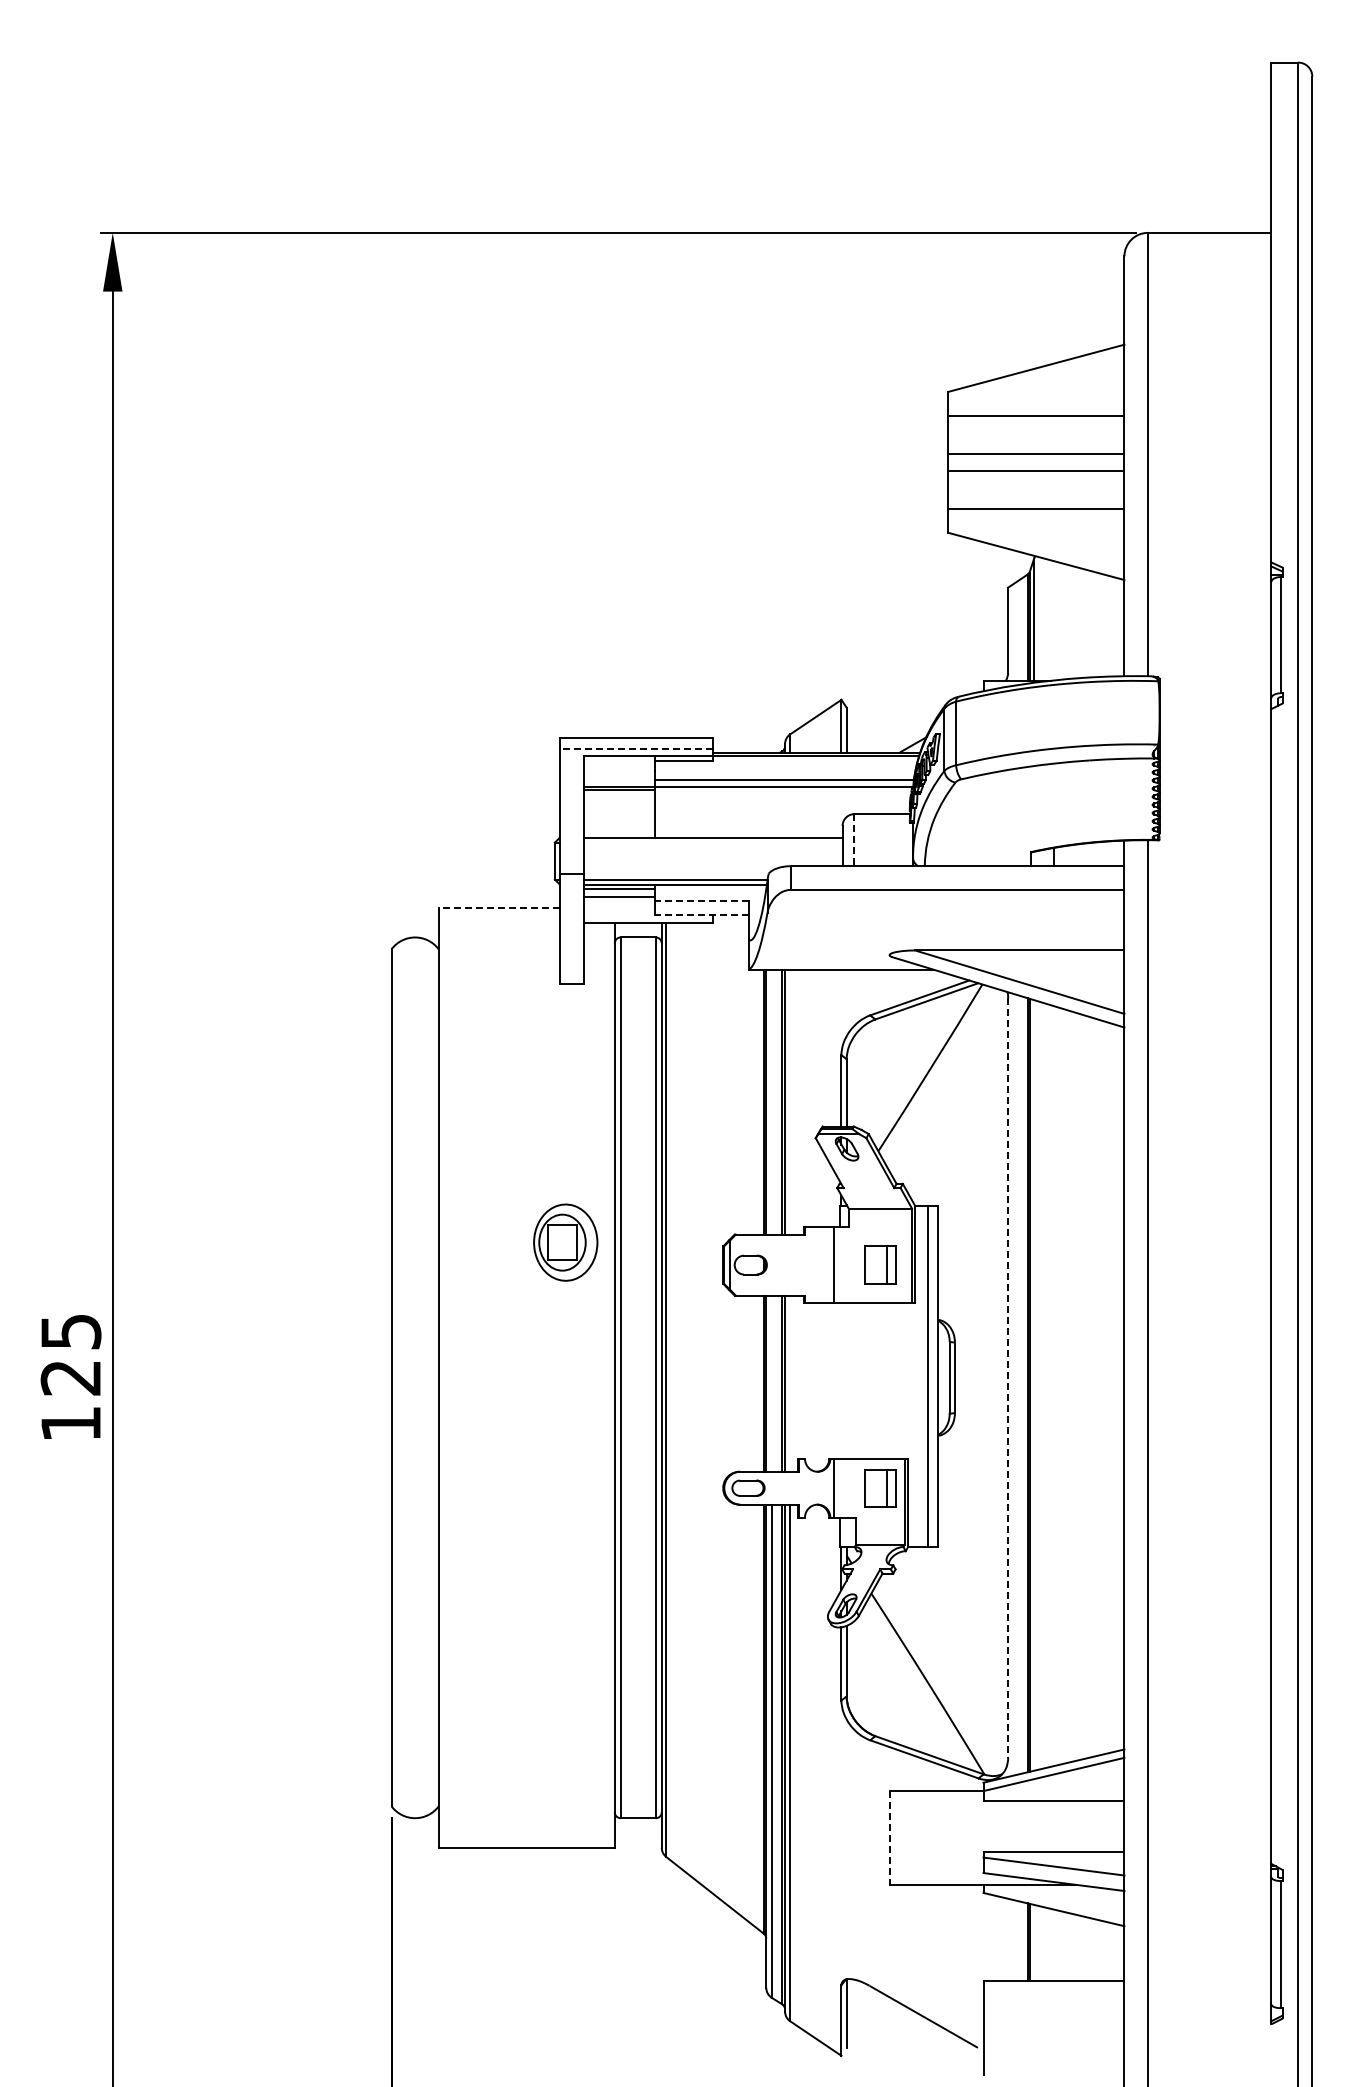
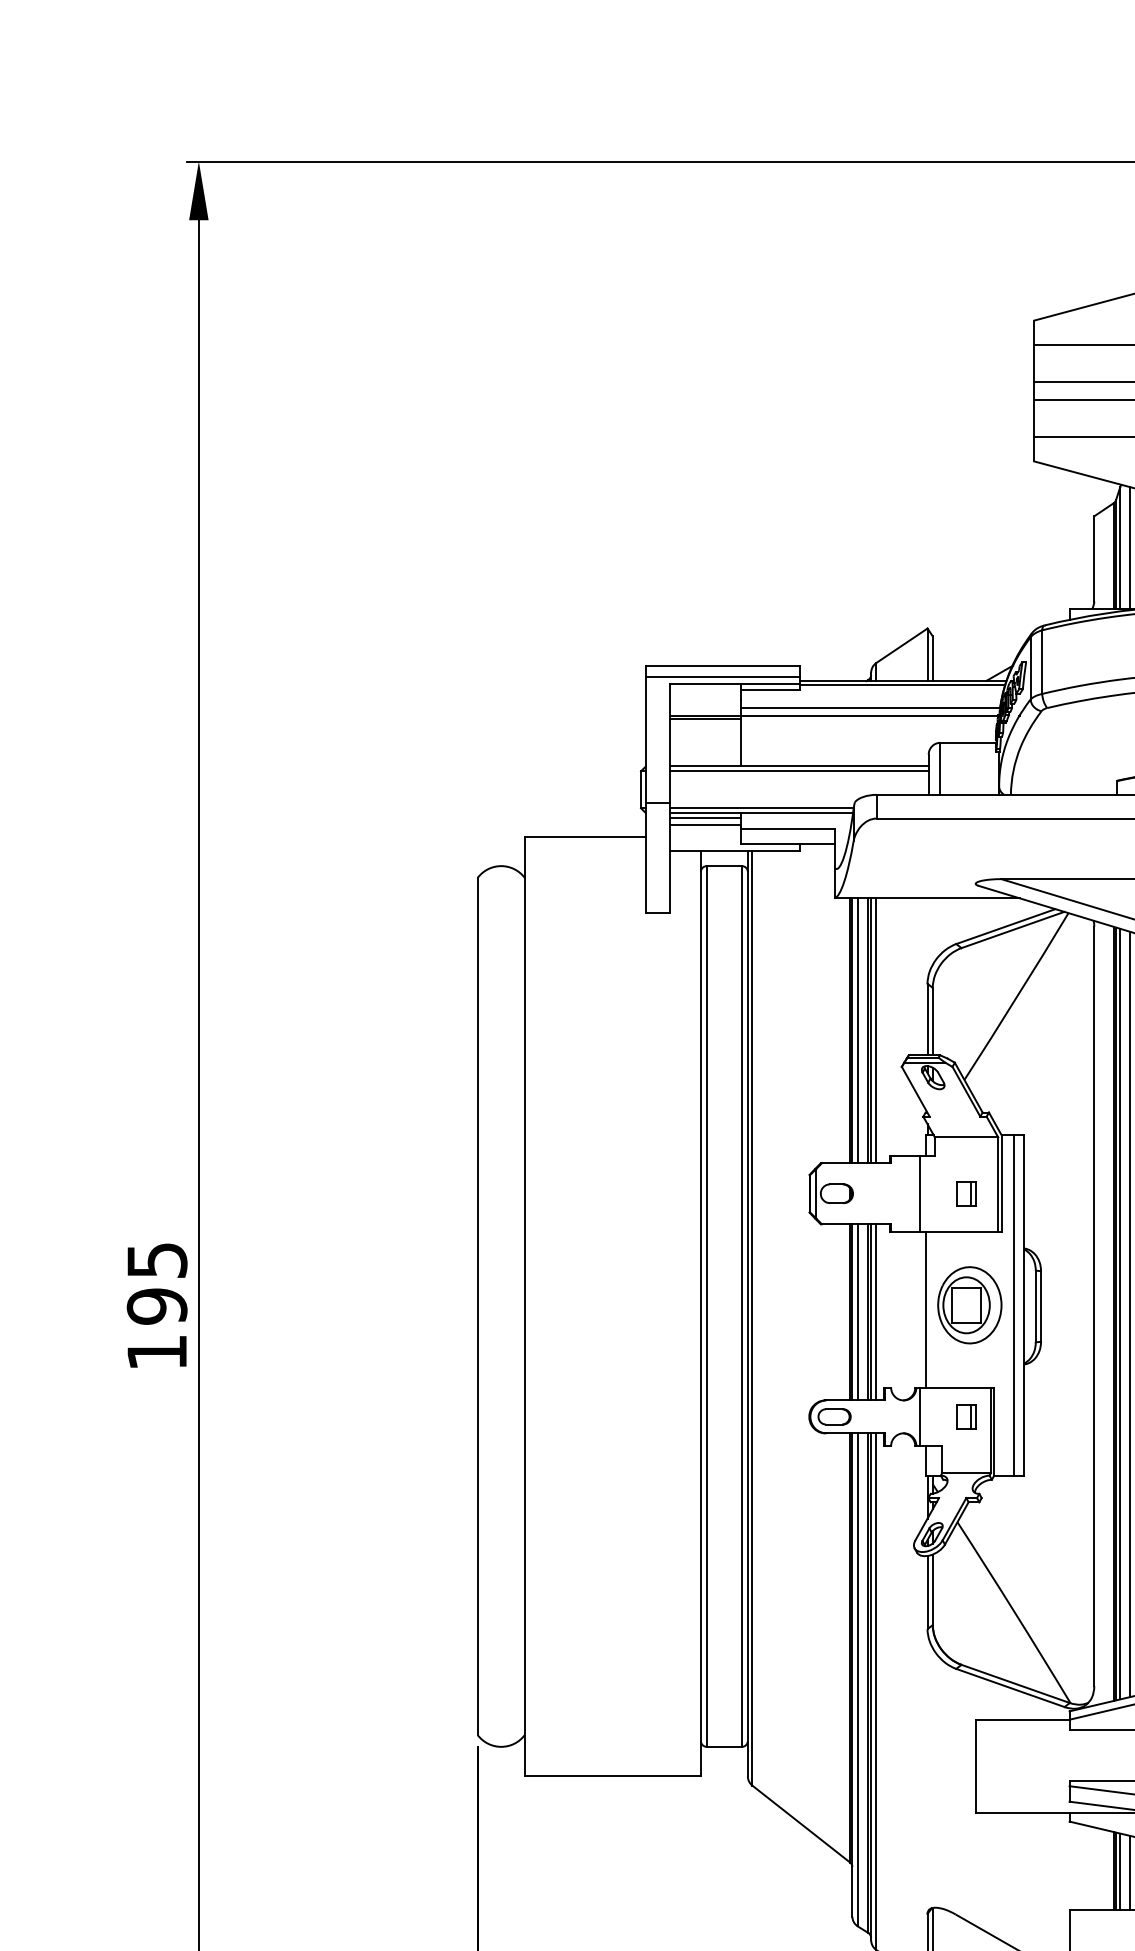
line: (1043, 619) -> (1129, 548), added
line: (636, 748) -> (722, 677), dashed -> solid
line: (854, 840) -> (940, 769), dashed -> solid
line: (713, 842) -> (799, 771), added
line: (701, 900) -> (787, 829), dashed -> solid
line: (498, 908) -> (584, 837), dashed -> solid
line: (701, 915) -> (787, 844), dashed -> solid
line: (771, 1101) -> (857, 1030), added
line: (790, 1101) -> (876, 1030), added
part: (565, 1242) -> (969, 1305), moved
part: (880, 1264) -> (966, 1193), size x0.62
text: (70, 1377) -> (156, 1306), 125 -> 195
line: (1008, 1377) -> (1094, 1306), dashed -> solid
line: (839, 1380) -> (925, 1309), added
line: (771, 1383) -> (857, 1312), added
line: (790, 1383) -> (876, 1312), added
line: (1034, 1385) -> (1120, 1314), added
line: (1043, 1385) -> (1129, 1314), added
part: (880, 1487) -> (966, 1416), size x0.62
line: (889, 1837) -> (975, 1766), dashed -> solid
line: (1034, 1942) -> (1120, 1871), added
line: (1043, 1944) -> (1129, 1873), added

